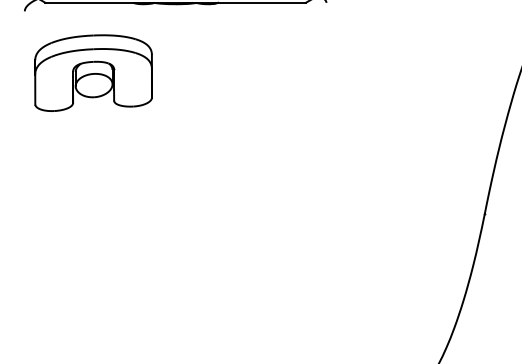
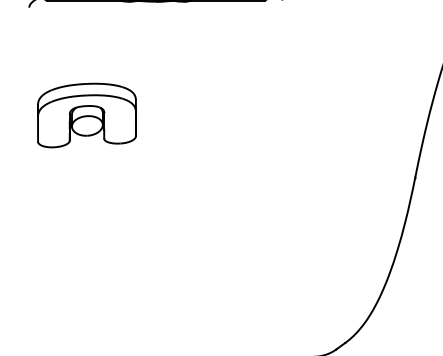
part: (93, 73) -> (86, 115), moved

